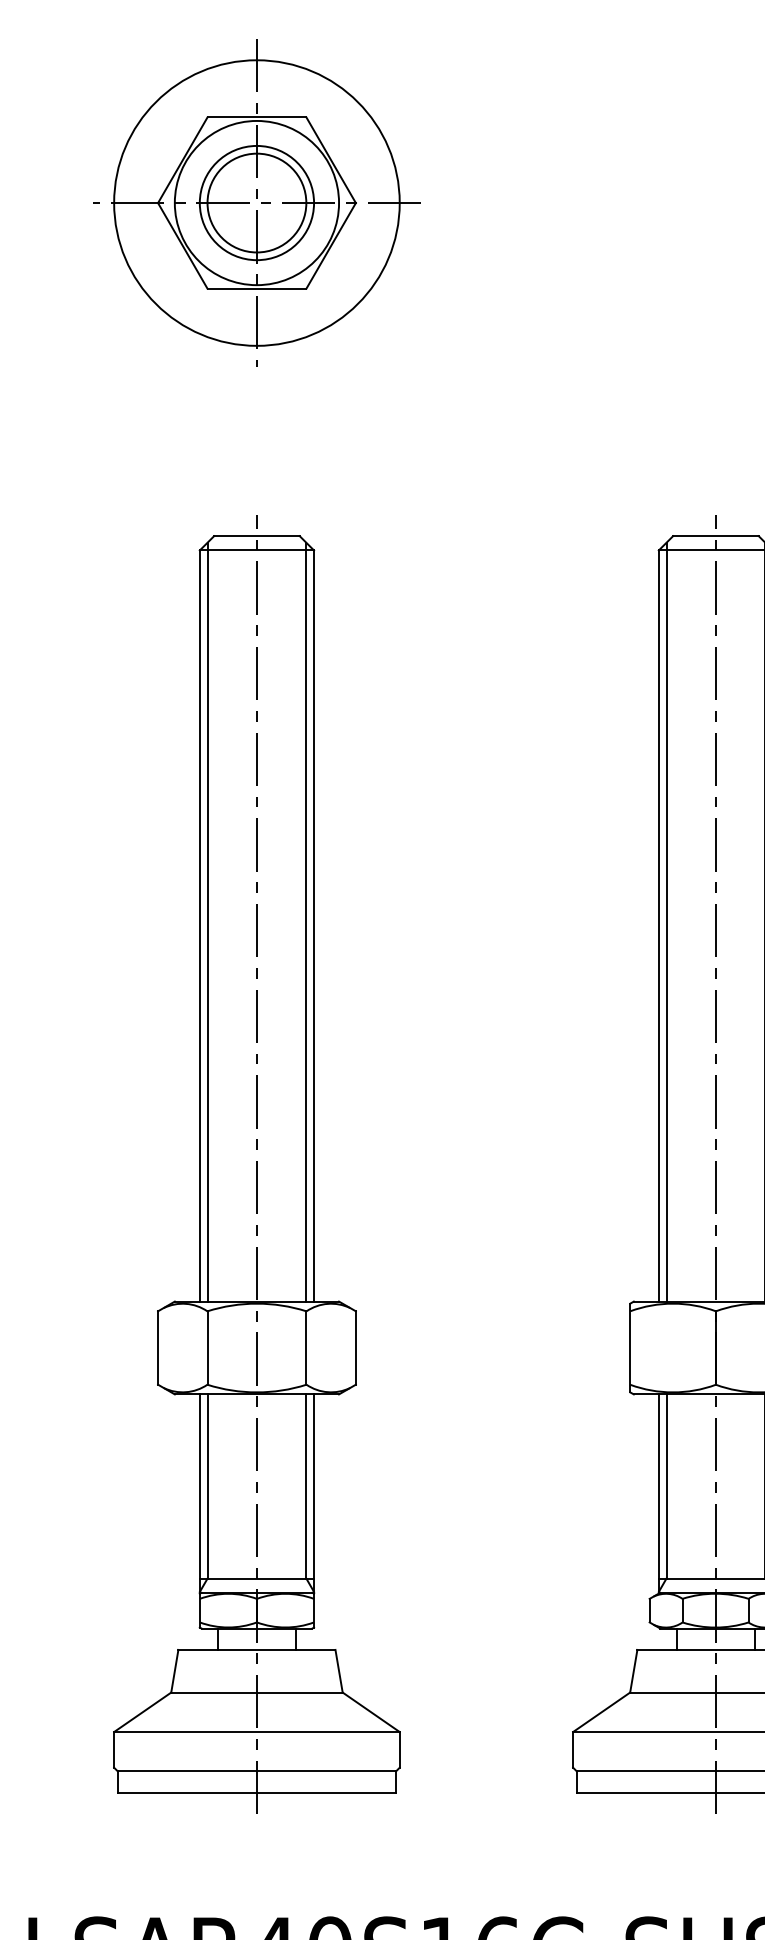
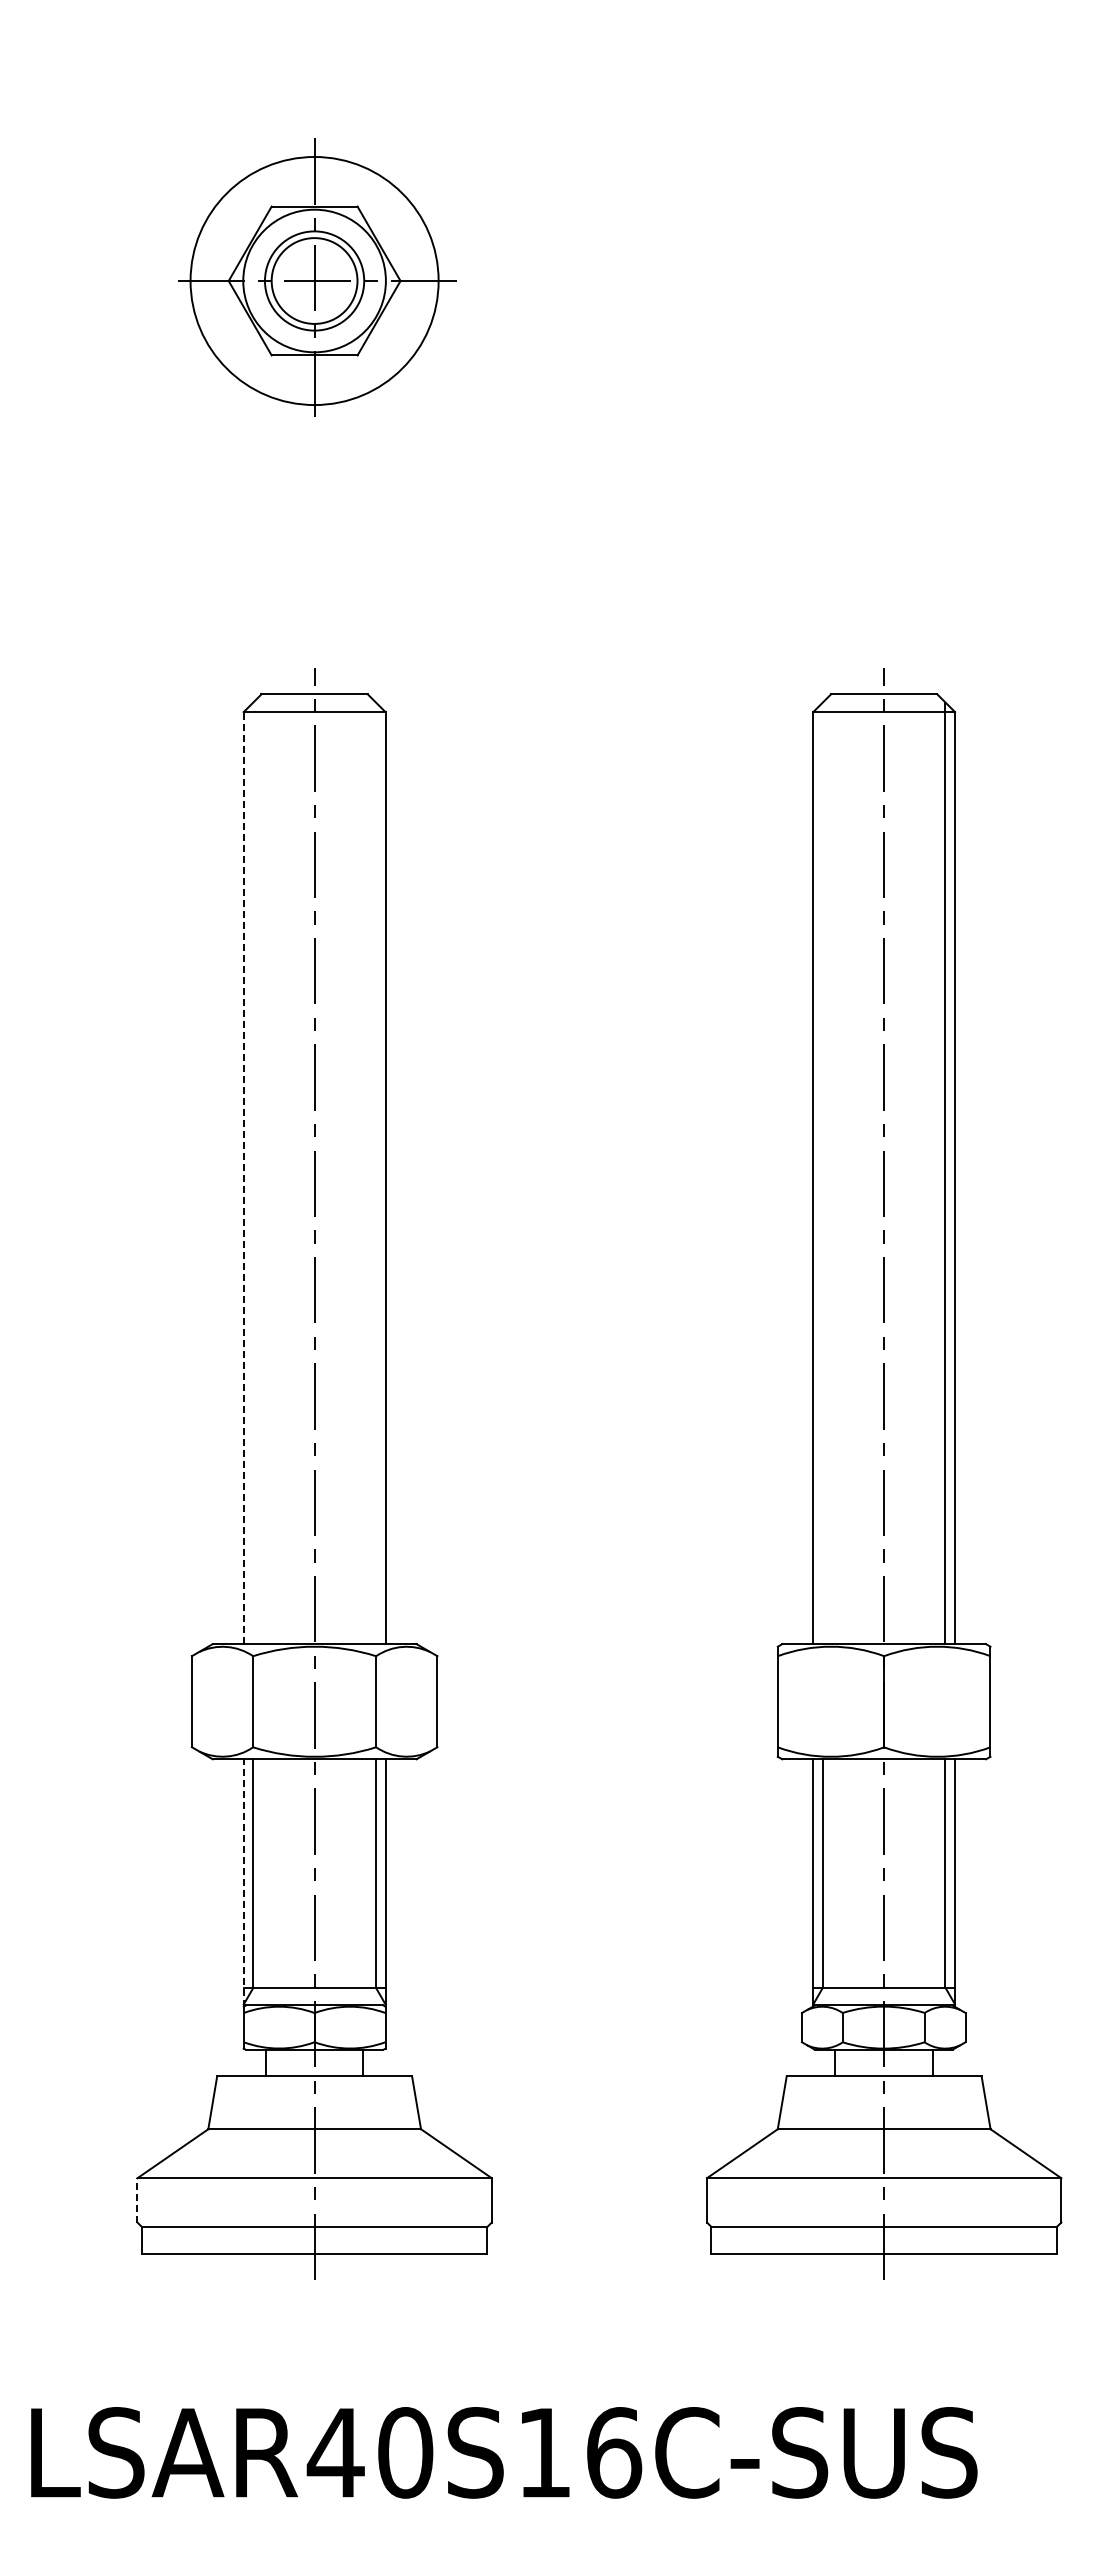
part: (256, 202) -> (314, 280), size x0.7
line: (207, 922) -> (253, 1173), removed
line: (305, 922) -> (375, 1173), removed
line: (666, 922) -> (822, 1173), removed
line: (199, 925) -> (243, 1177), solid -> dashed
line: (199, 1494) -> (243, 1883), solid -> dashed
line: (114, 1749) -> (137, 2199), solid -> dashed

